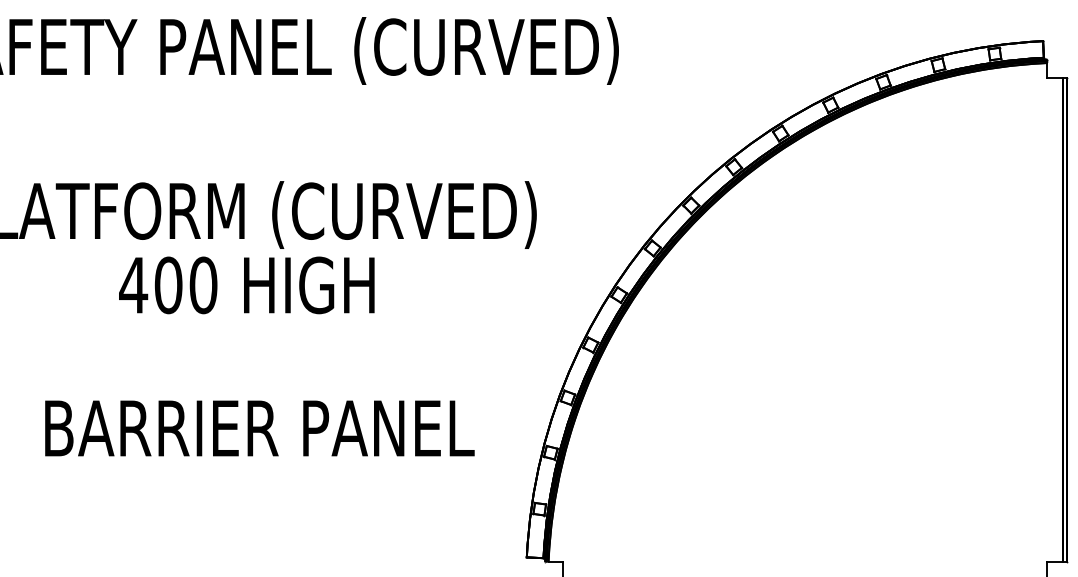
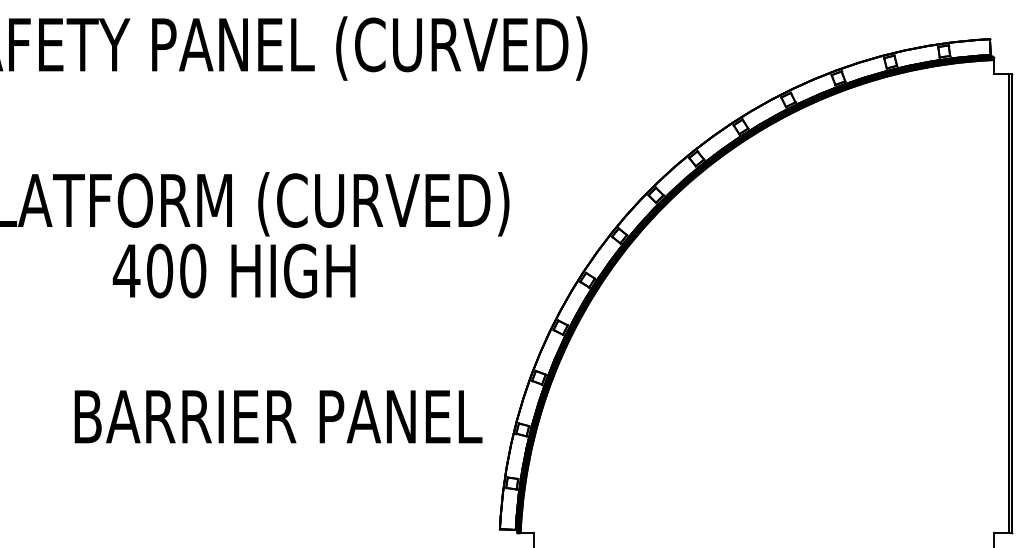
text: (259, 428) -> (278, 416), moved

